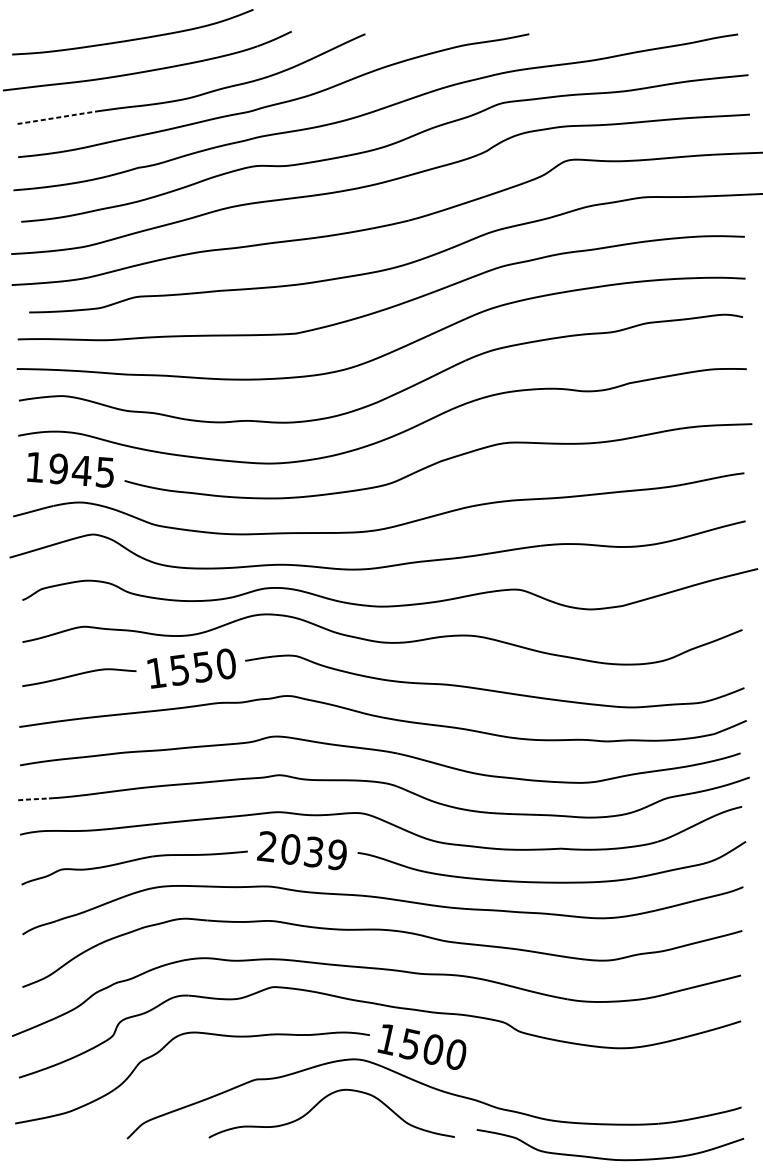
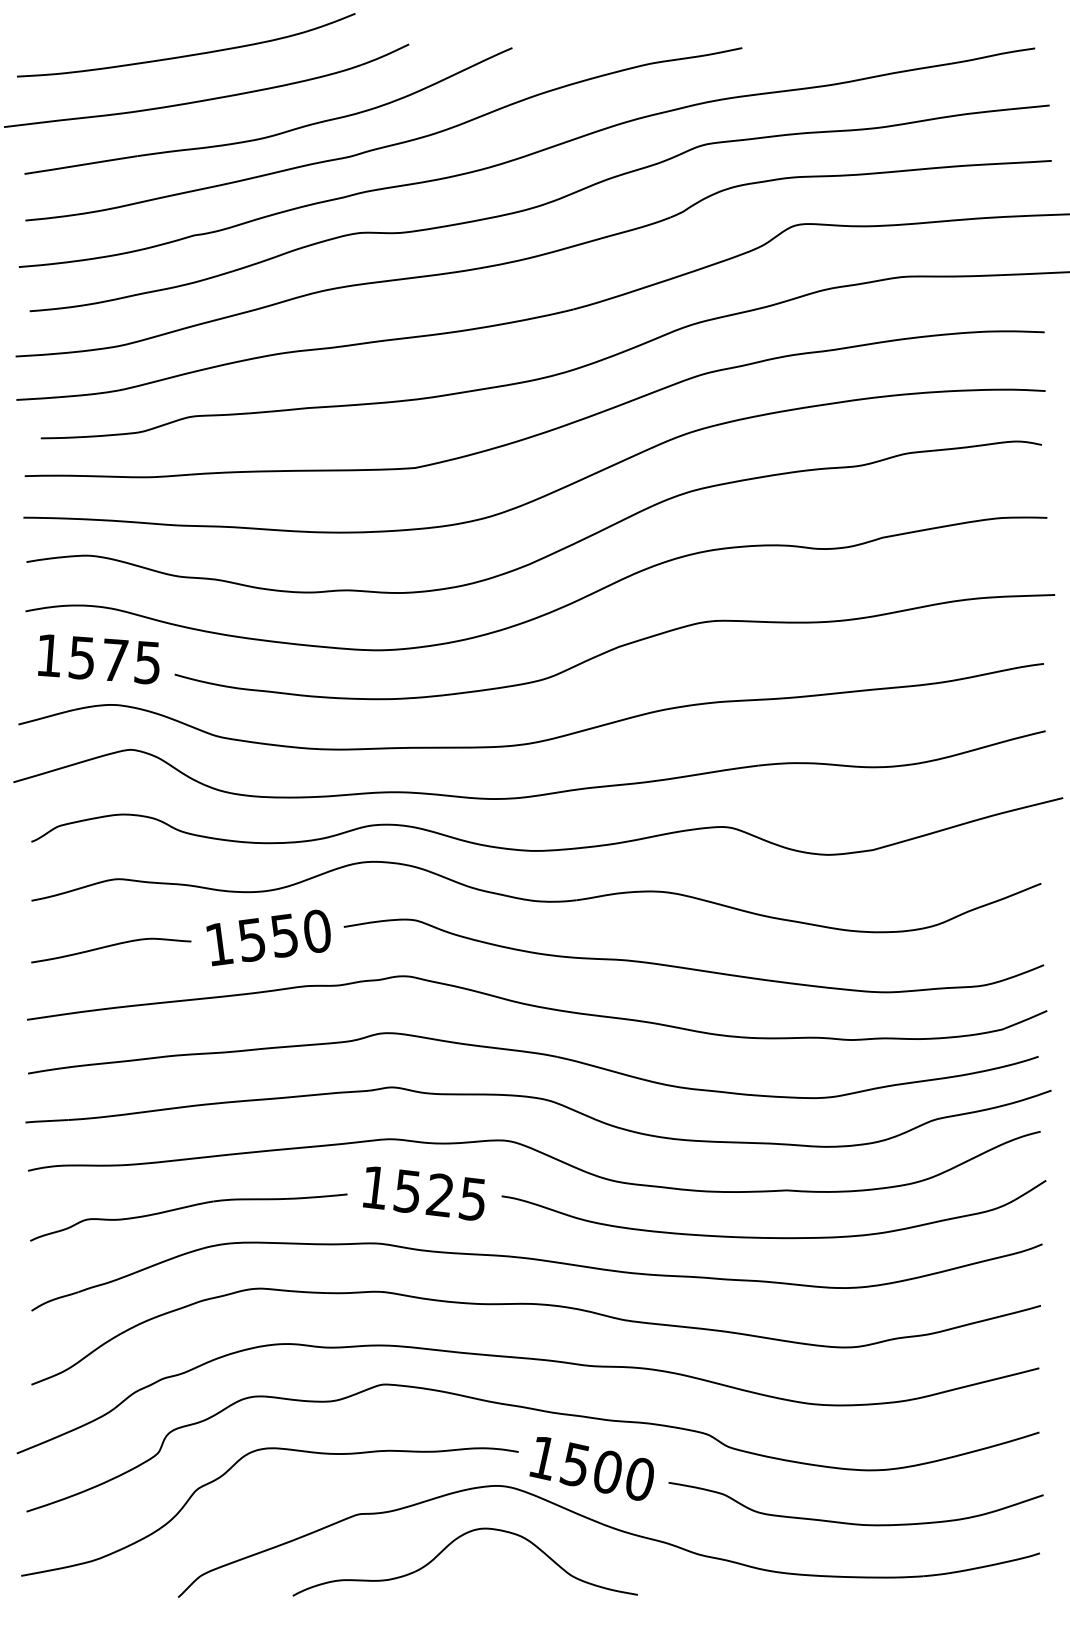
line: (58, 117) -> (81, 165), dashed -> solid
text: (70, 469) -> (98, 658), 1945 -> 1575
line: (33, 799) -> (46, 1121), dashed -> solid
text: (302, 850) -> (423, 1192), 2039 -> 1525
curve: (605, 1158) -> (849, 1522), moved

